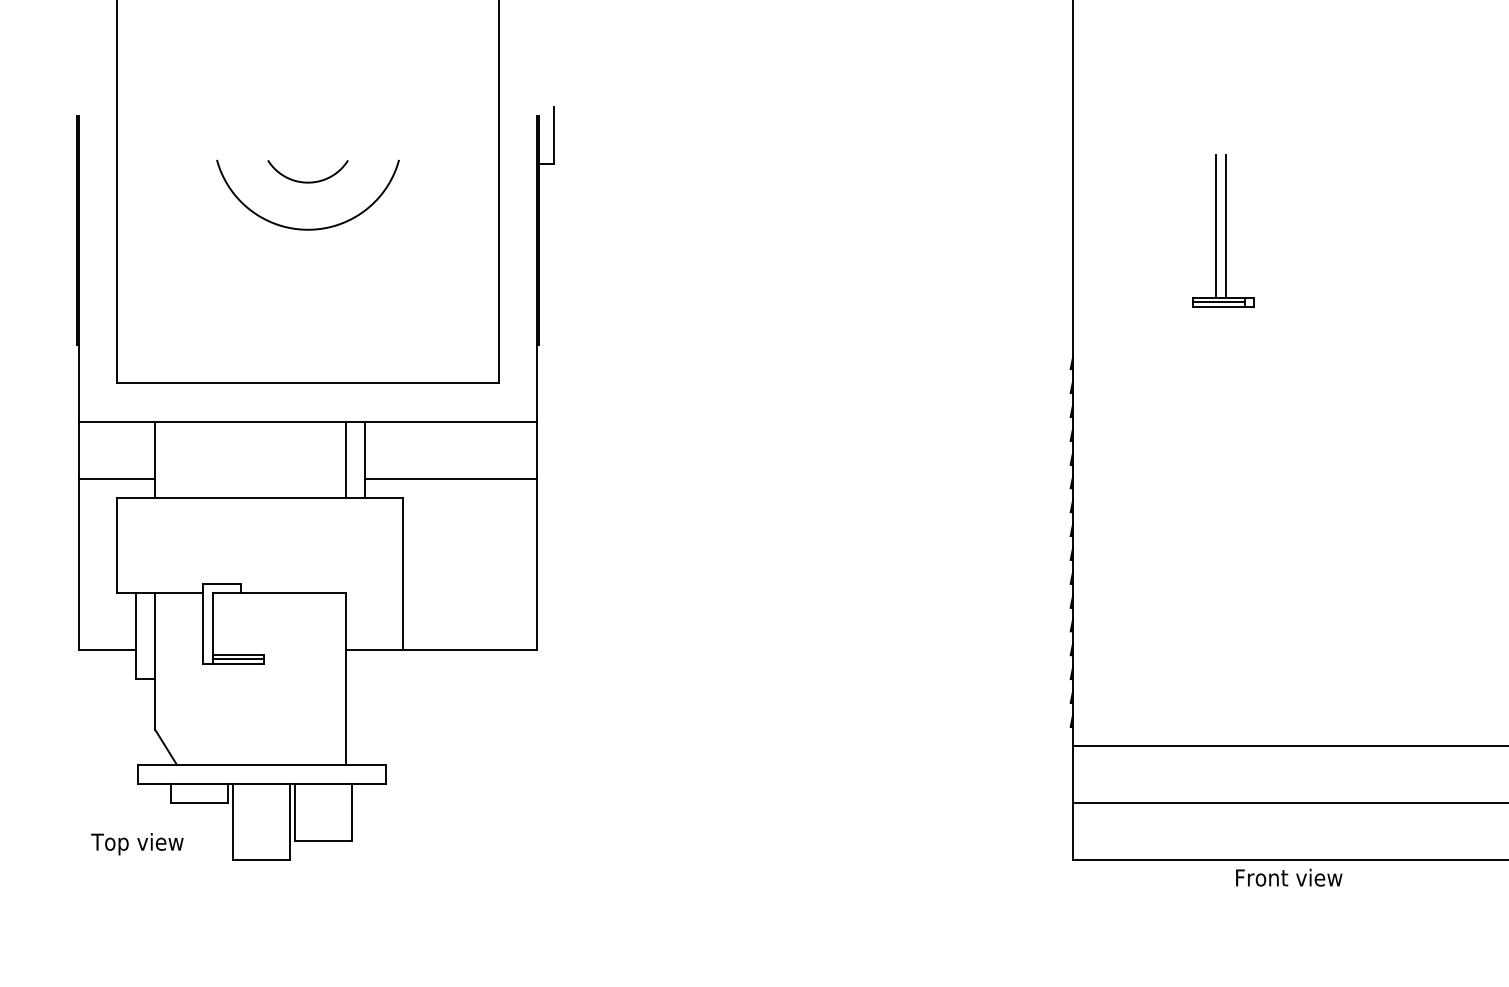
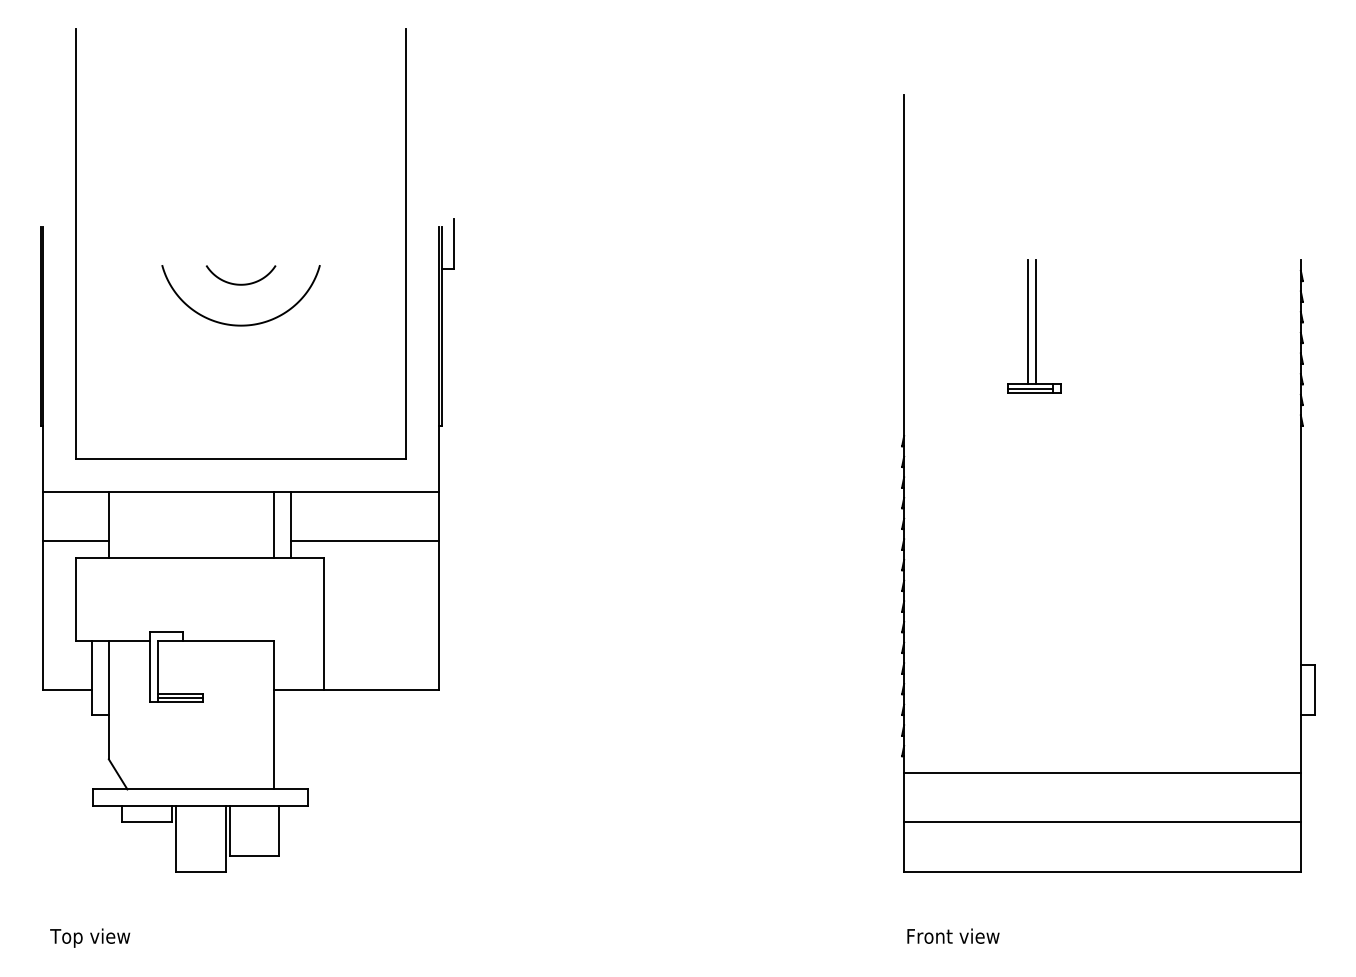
text: (137, 843) -> (90, 937), moved
text: (1289, 876) -> (953, 935), moved

